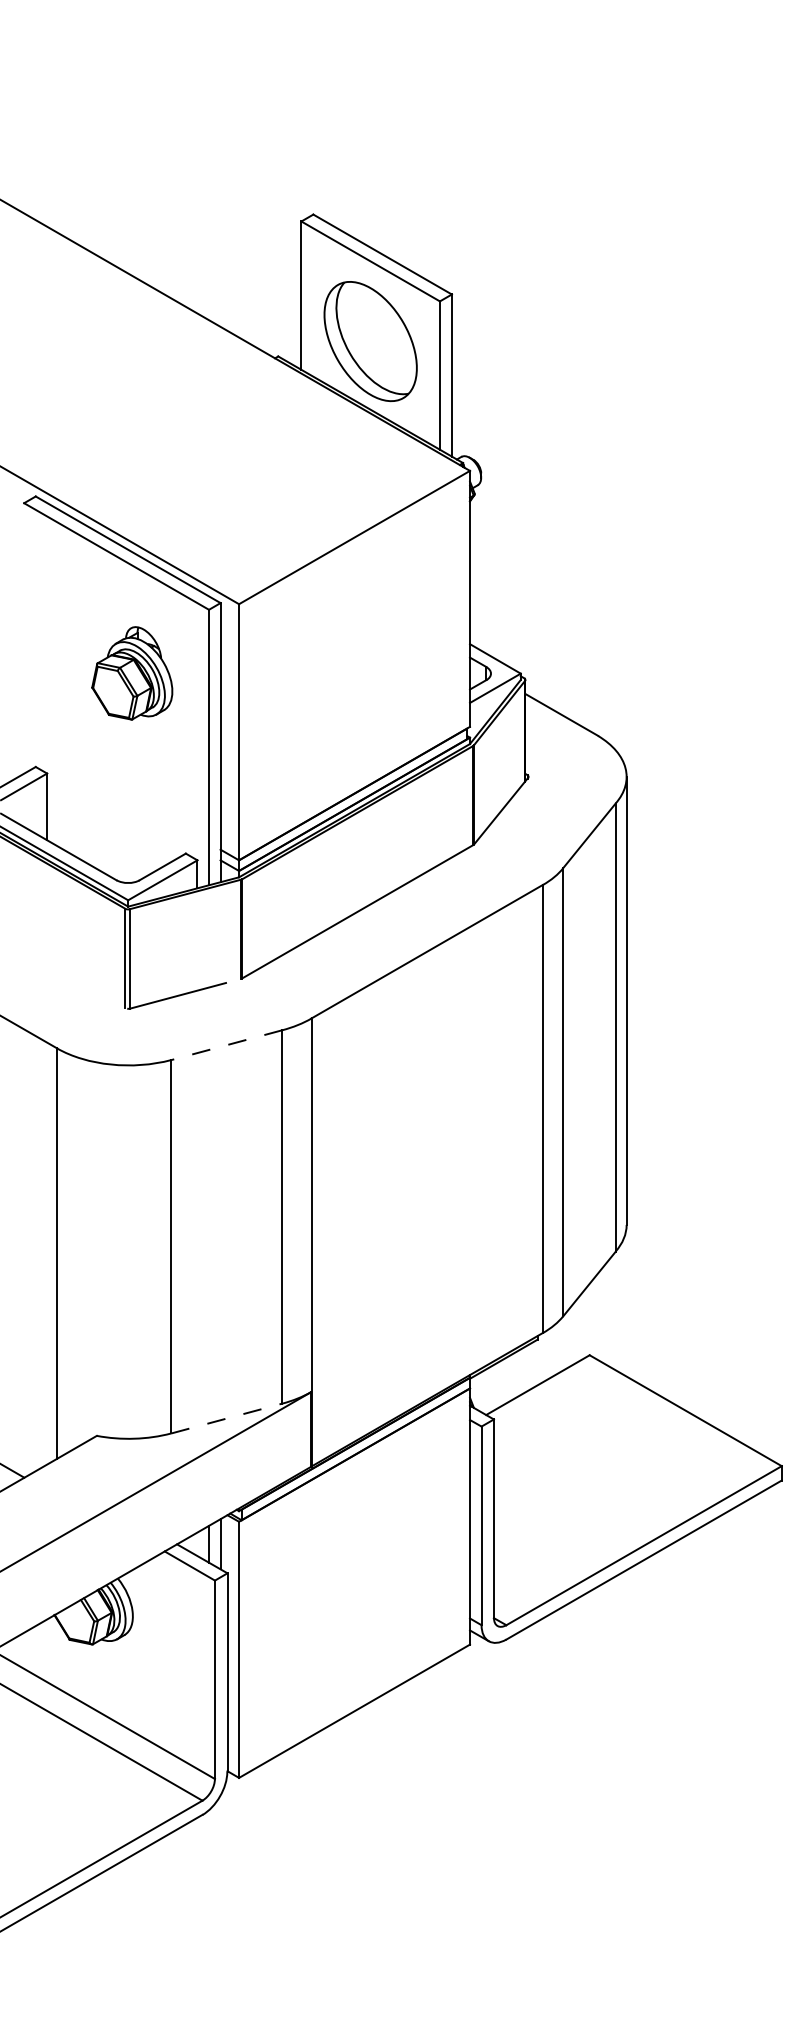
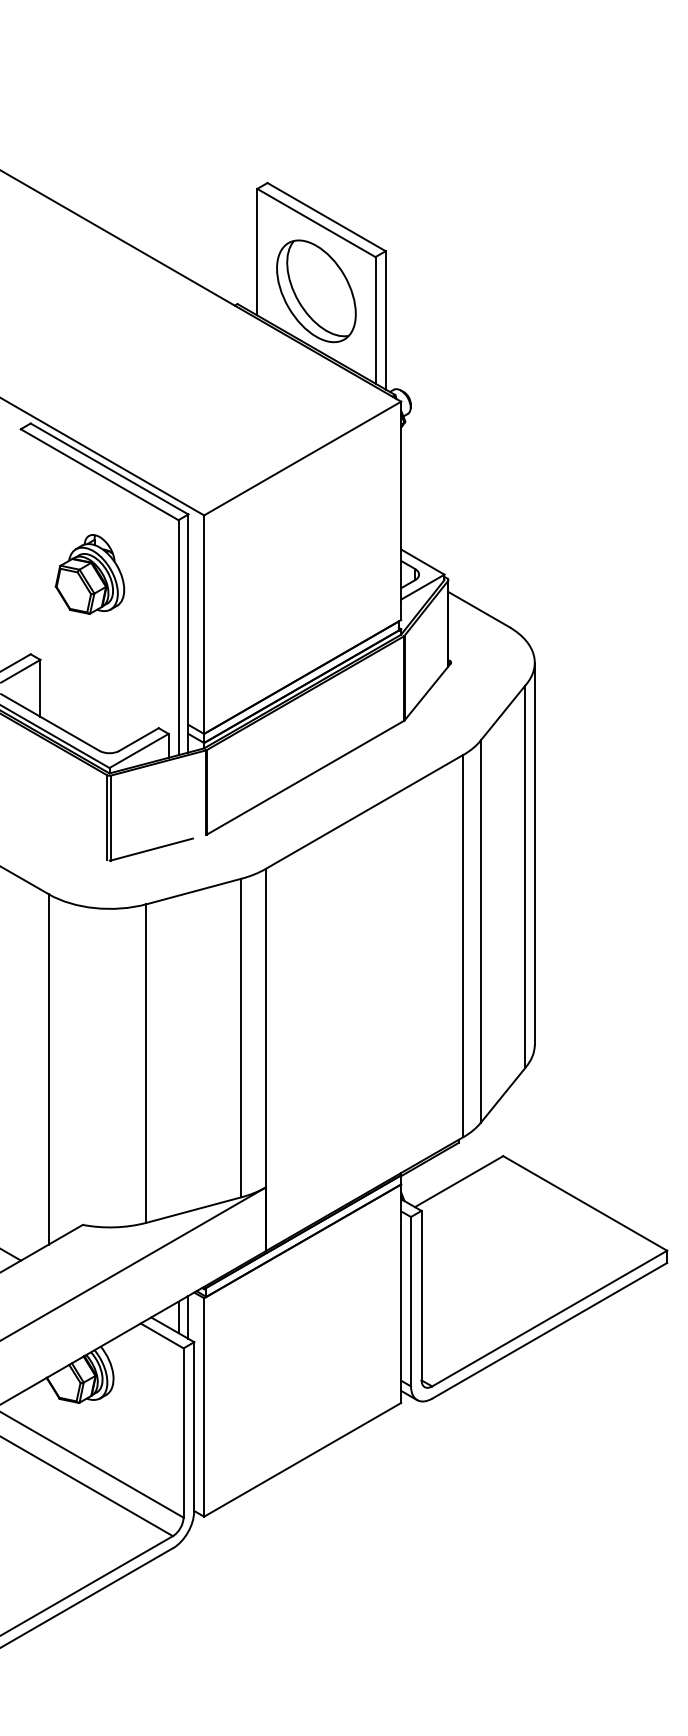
part: (132, 673) -> (90, 574), moved
line: (226, 1045) -> (193, 891), dashed -> solid
line: (226, 1418) -> (193, 1210), dashed -> solid

